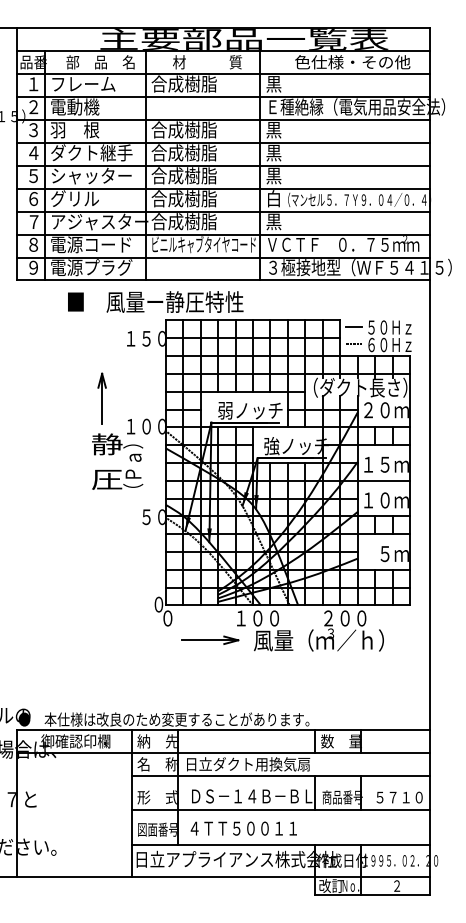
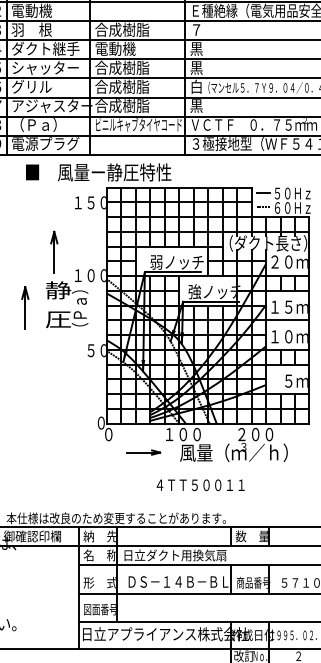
text: (273, 130) -> (196, 30), 黒 -> ７
text: (183, 152) -> (121, 48), 合成樹脂 -> 電動機
text: (90, 244) -> (44, 124), 電源コード -> （Ｐａ）
part: (66, 465) -> (24, 307), added
part: (210, 639) -> (144, 451), size x0.7
text: (243, 828) -> (200, 485), moved

